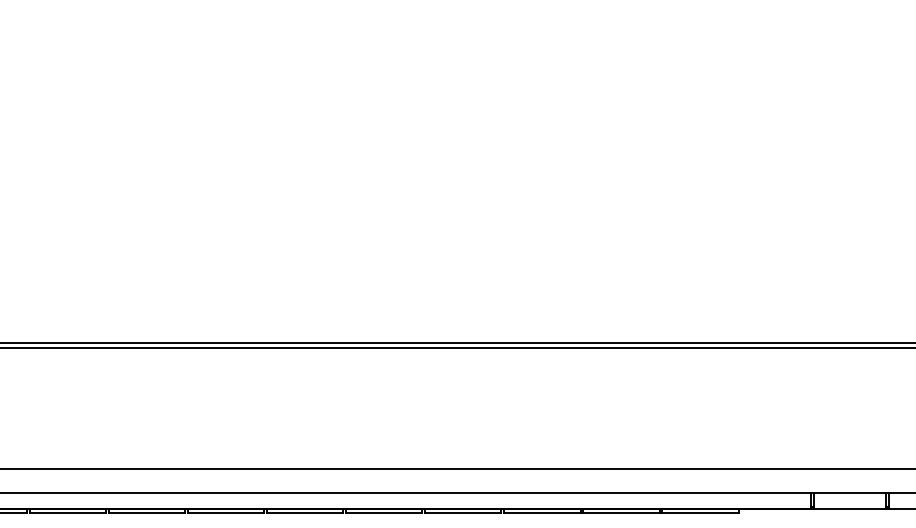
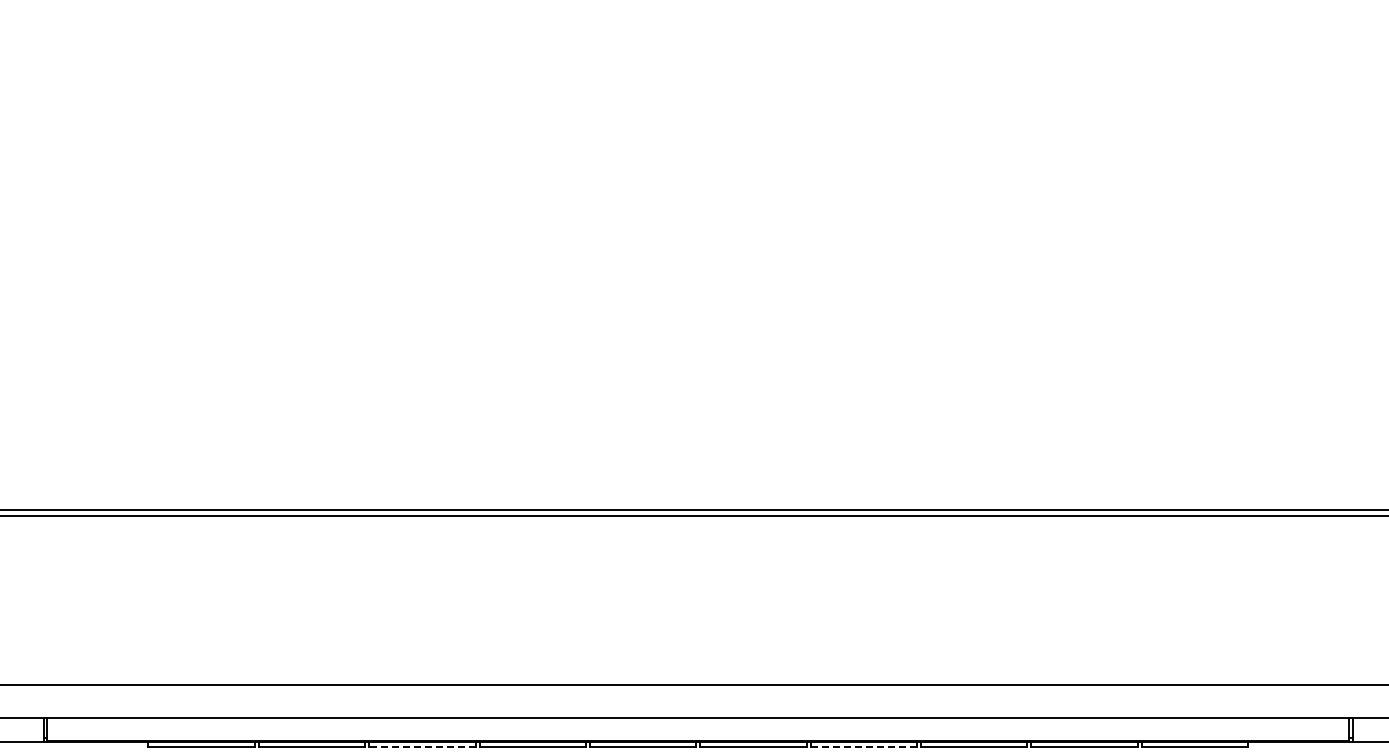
line: (146, 513) -> (421, 747), solid -> dashed
line: (463, 513) -> (863, 747), solid -> dashed

